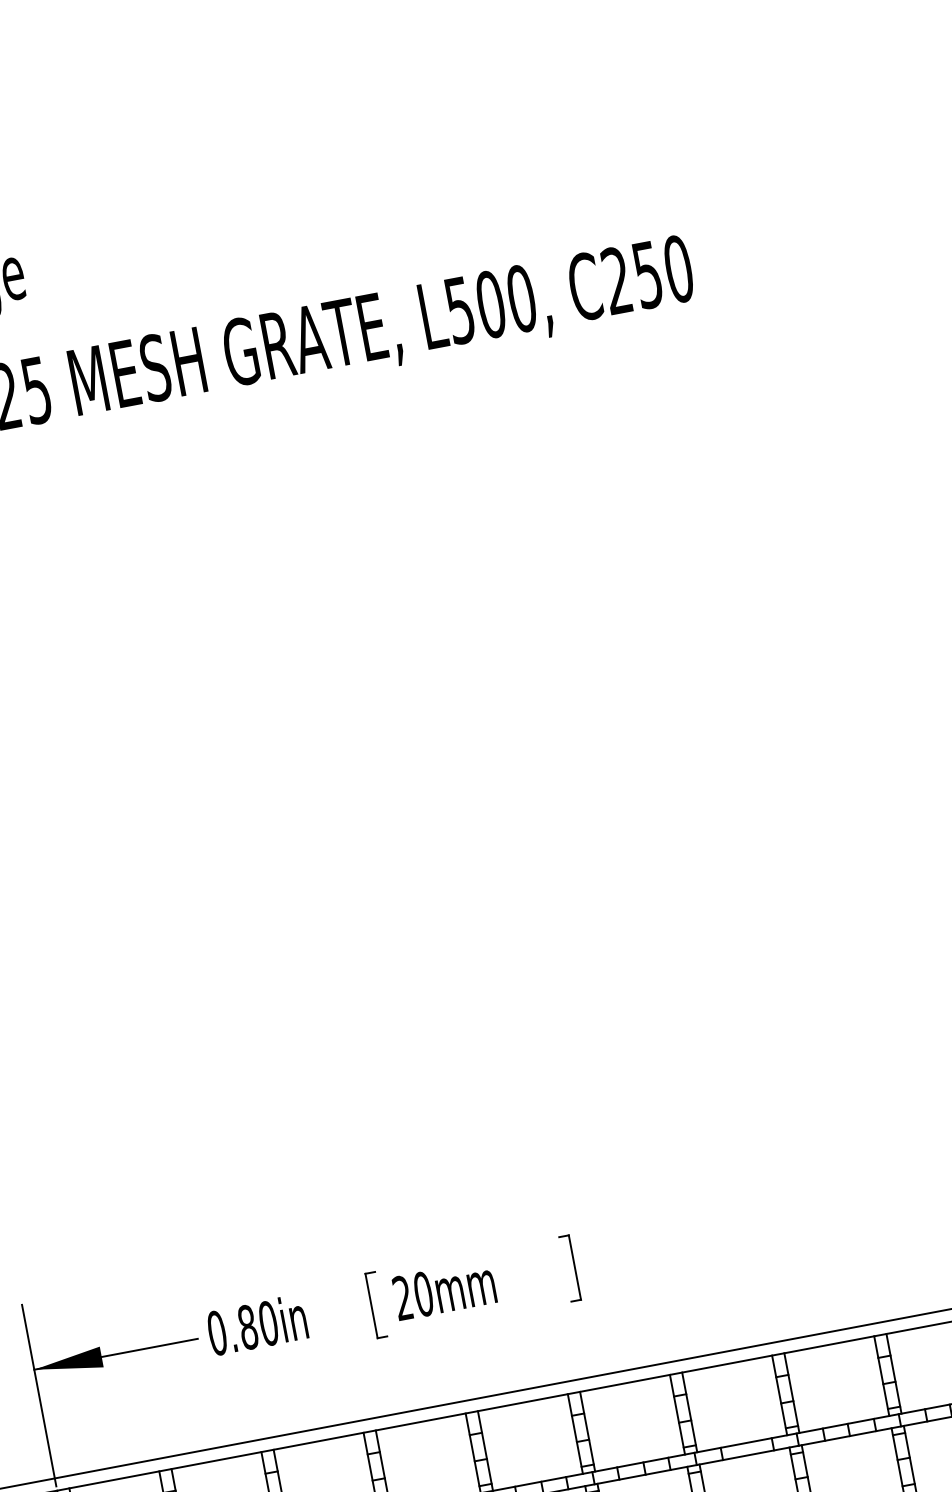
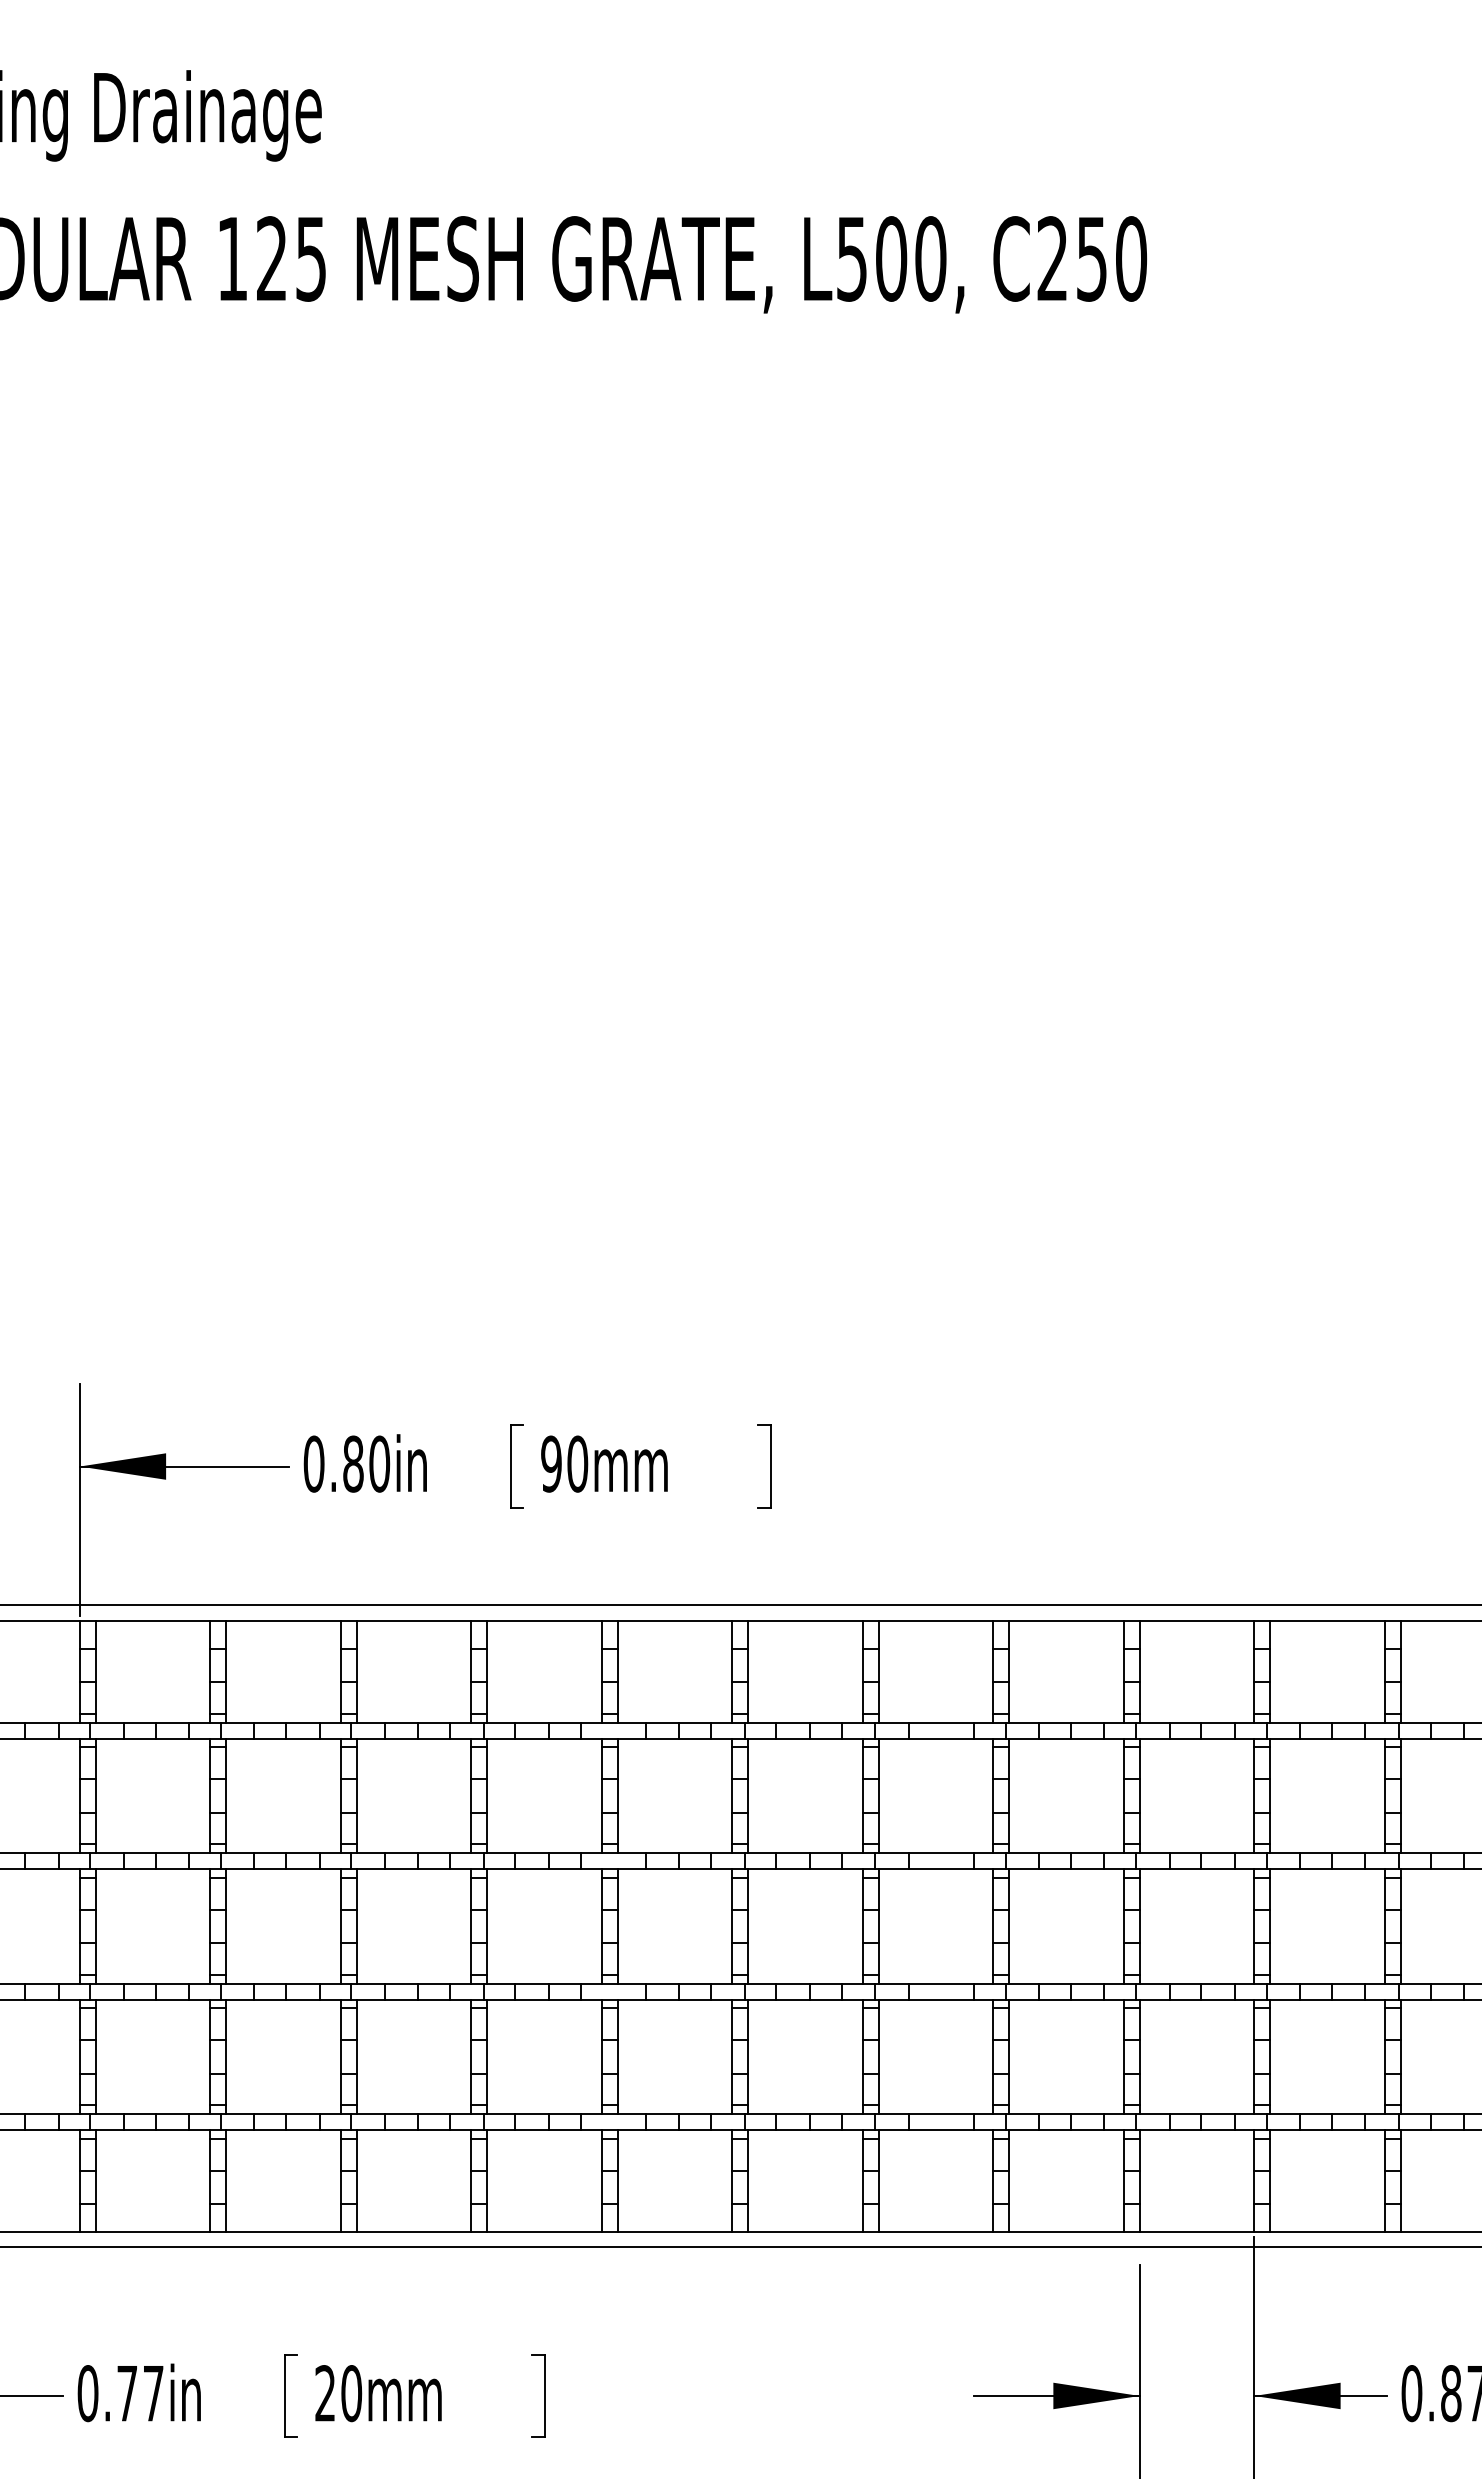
text: (402, 1297) -> (551, 1463), 20mm -> 90mm

